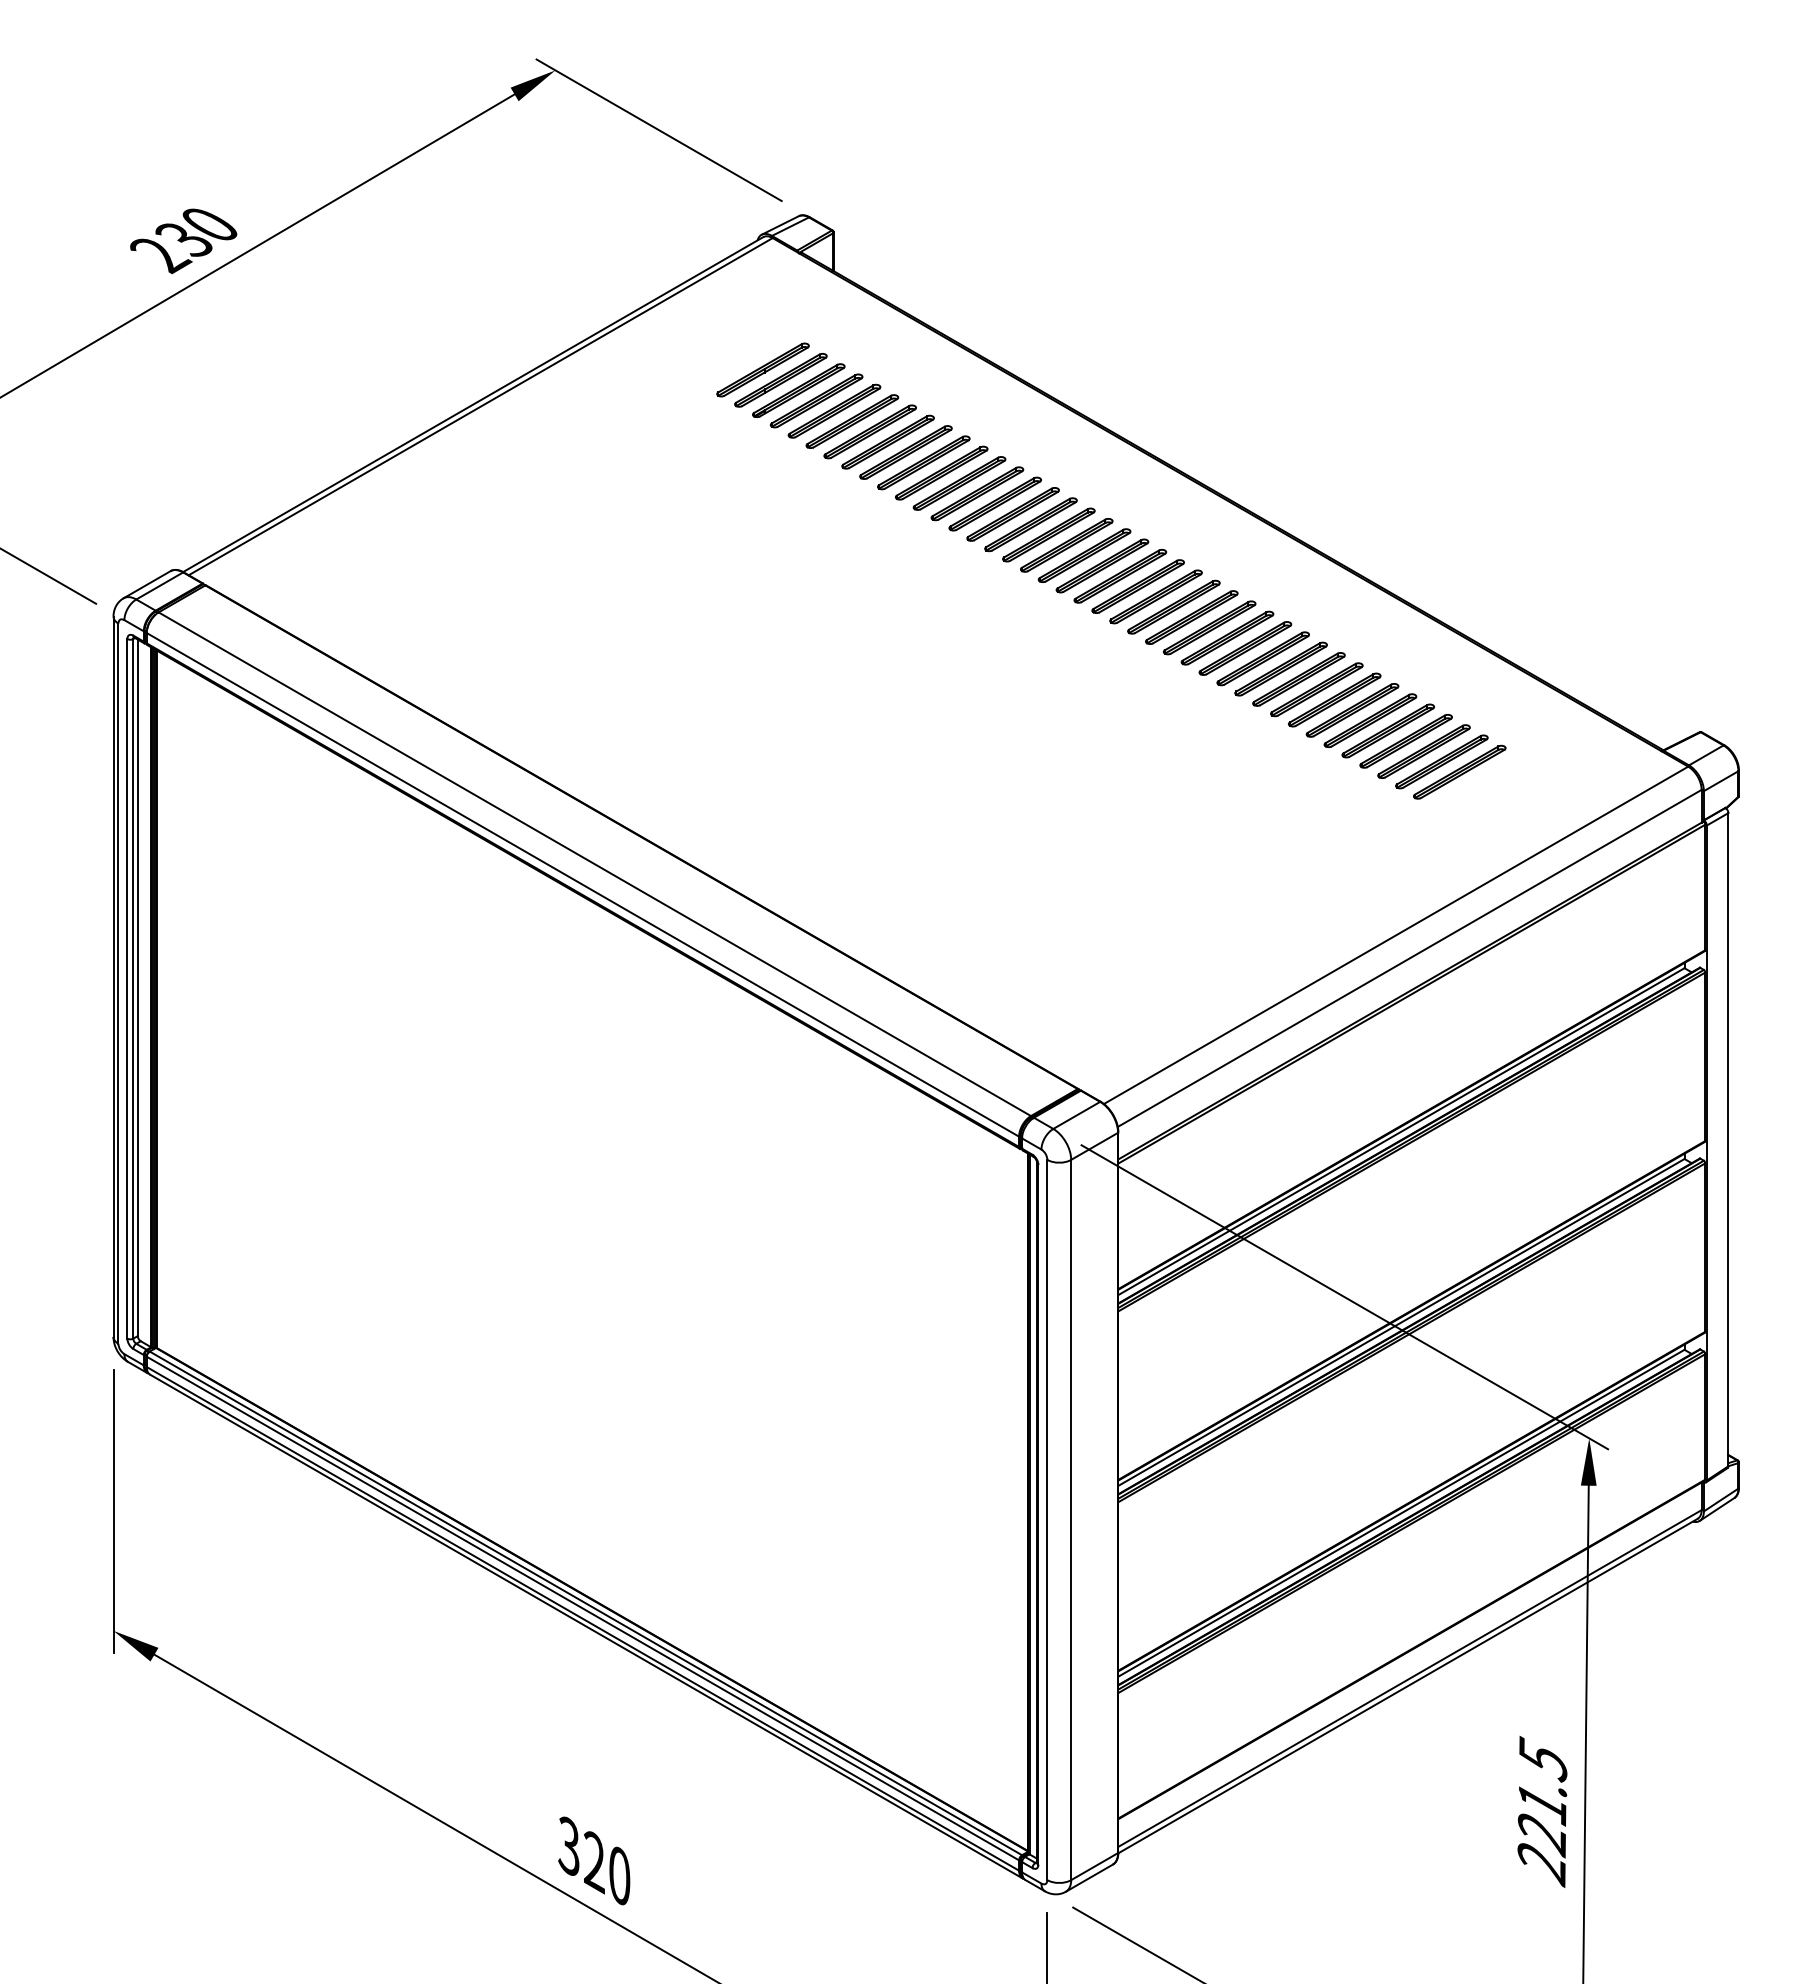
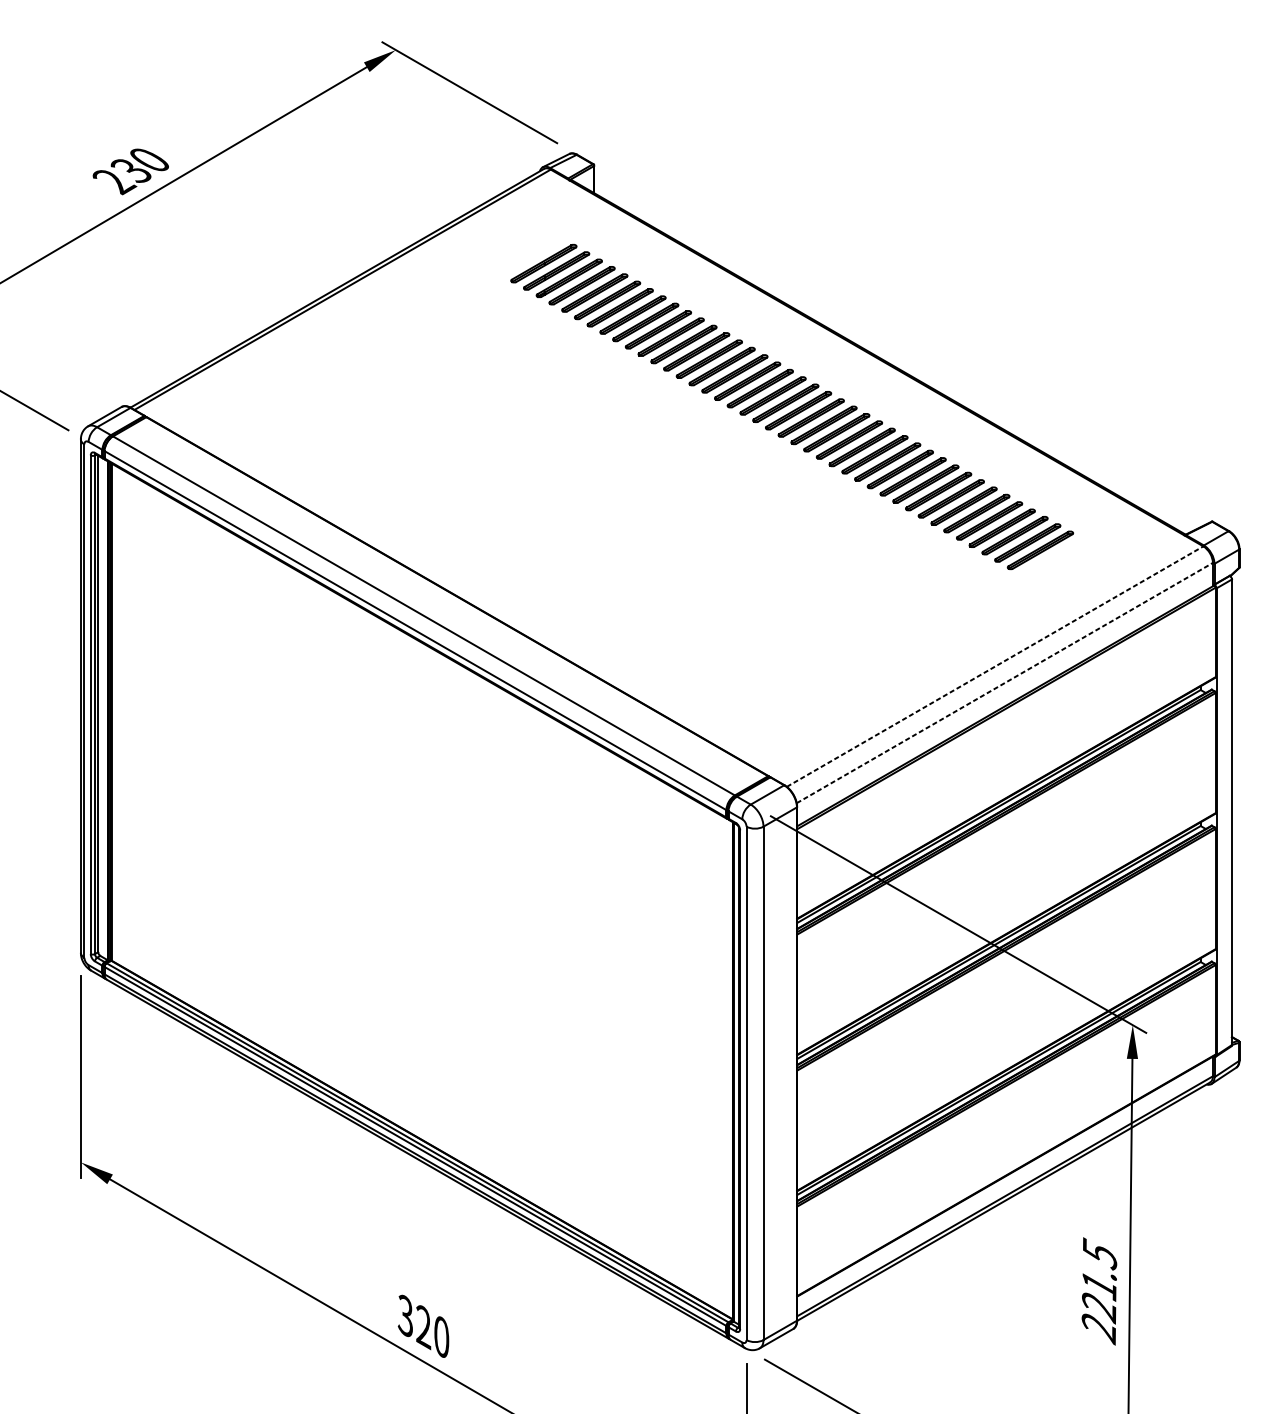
line: (1396, 935) -> (995, 666), solid -> dashed
line: (1410, 958) -> (1005, 683), solid -> dashed

